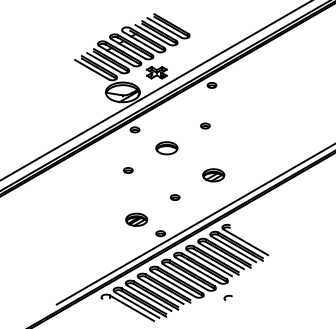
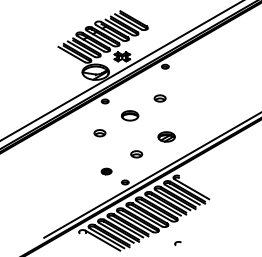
part: (205, 125) -> (160, 98), size x1.6
part: (128, 170) -> (100, 133), size x1.6
part: (174, 197) -> (136, 154), size x1.6
part: (136, 219) -> (106, 171), size x0.6
curve: (227, 296) -> (177, 242), moved

